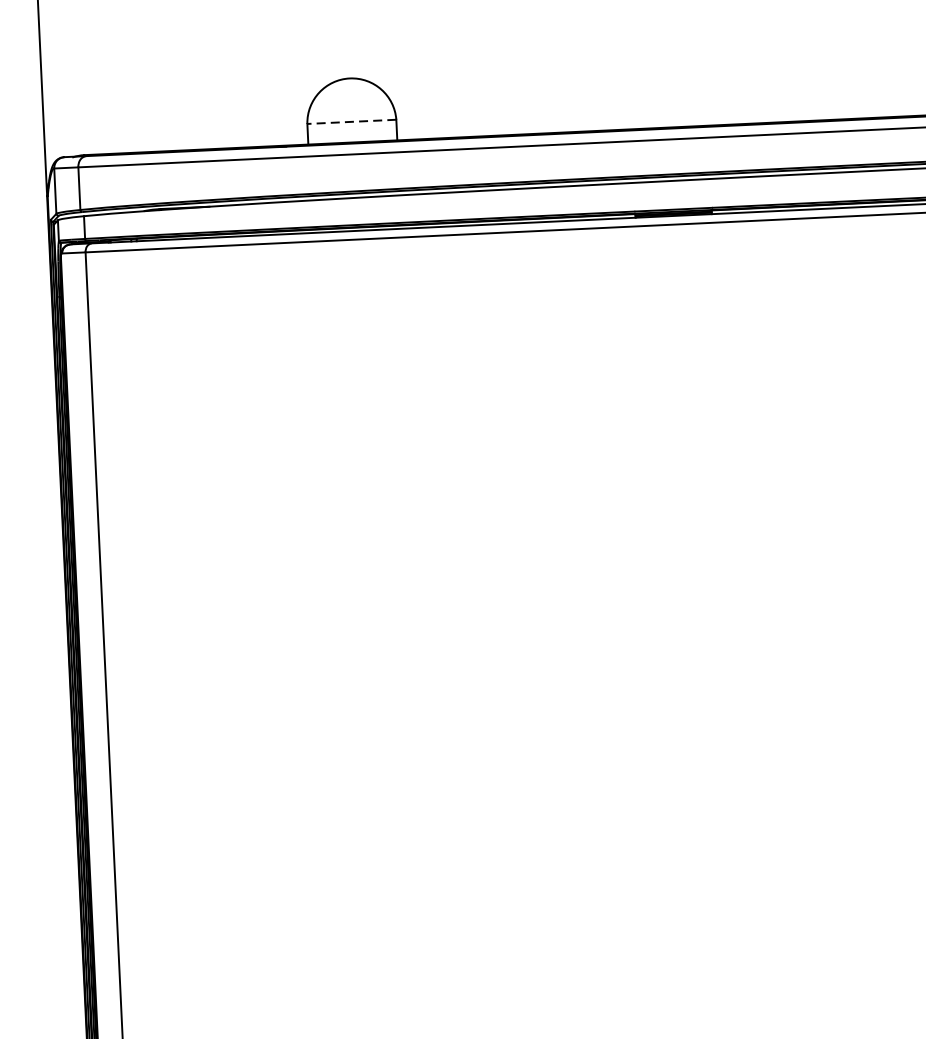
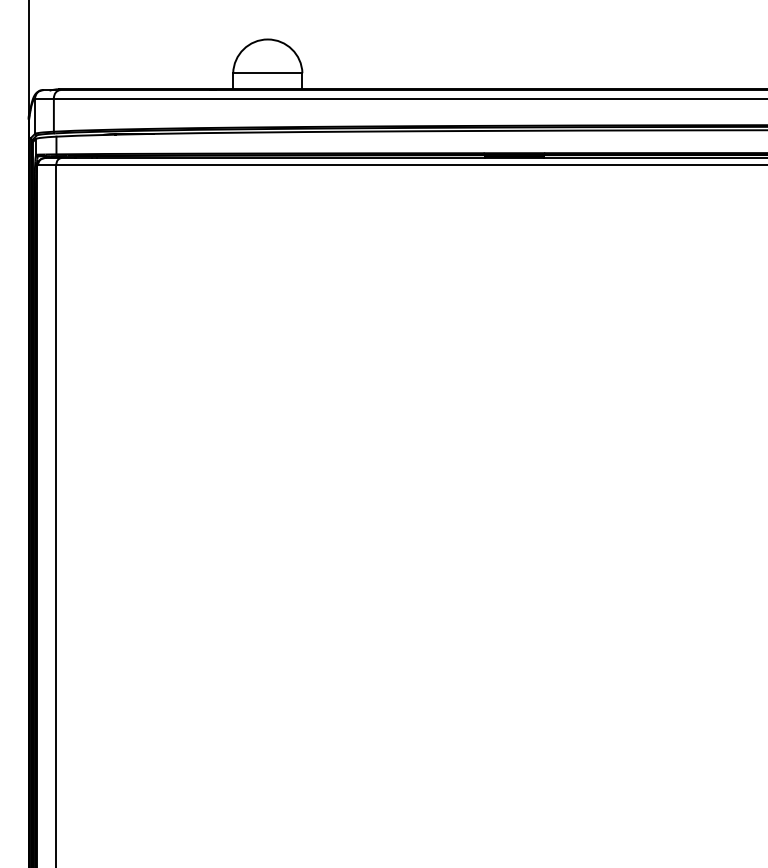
line: (351, 122) -> (267, 73), dashed -> solid

